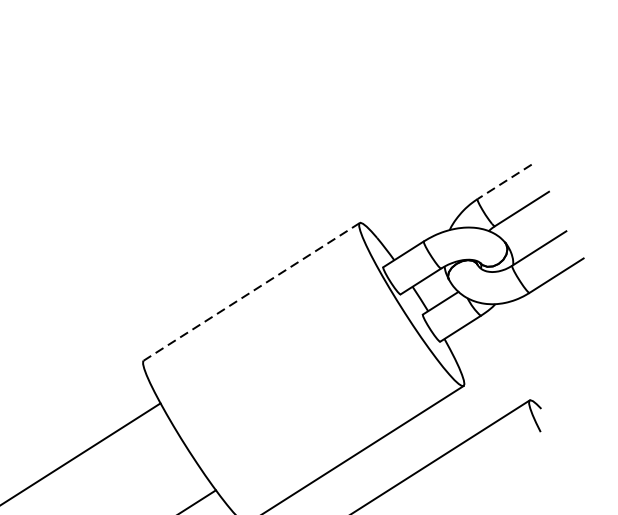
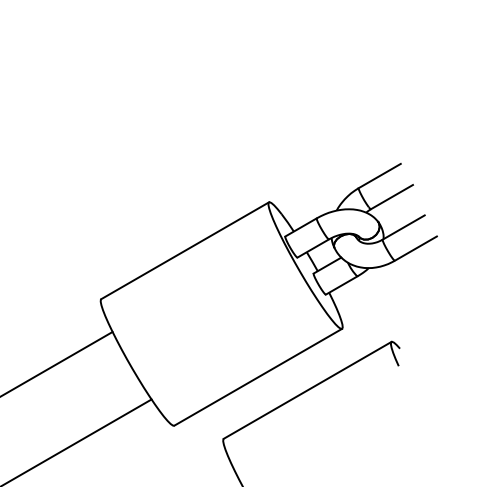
line: (504, 182) -> (379, 176), dashed -> solid
line: (252, 291) -> (185, 250), dashed -> solid

